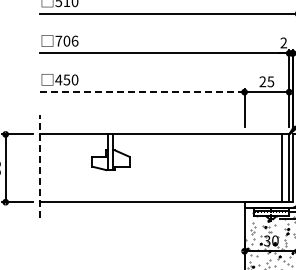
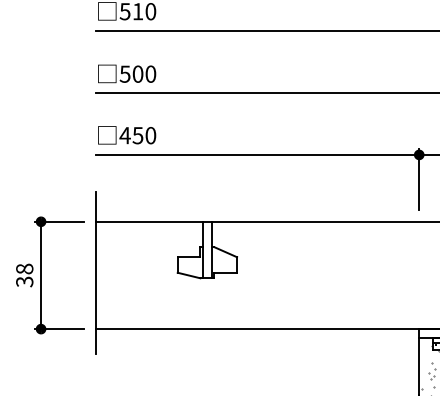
text: (66, 40) -> (137, 73), 706 -> 500
line: (141, 92) -> (256, 155), dashed -> solid
line: (40, 166) -> (96, 272), dashed -> solid

